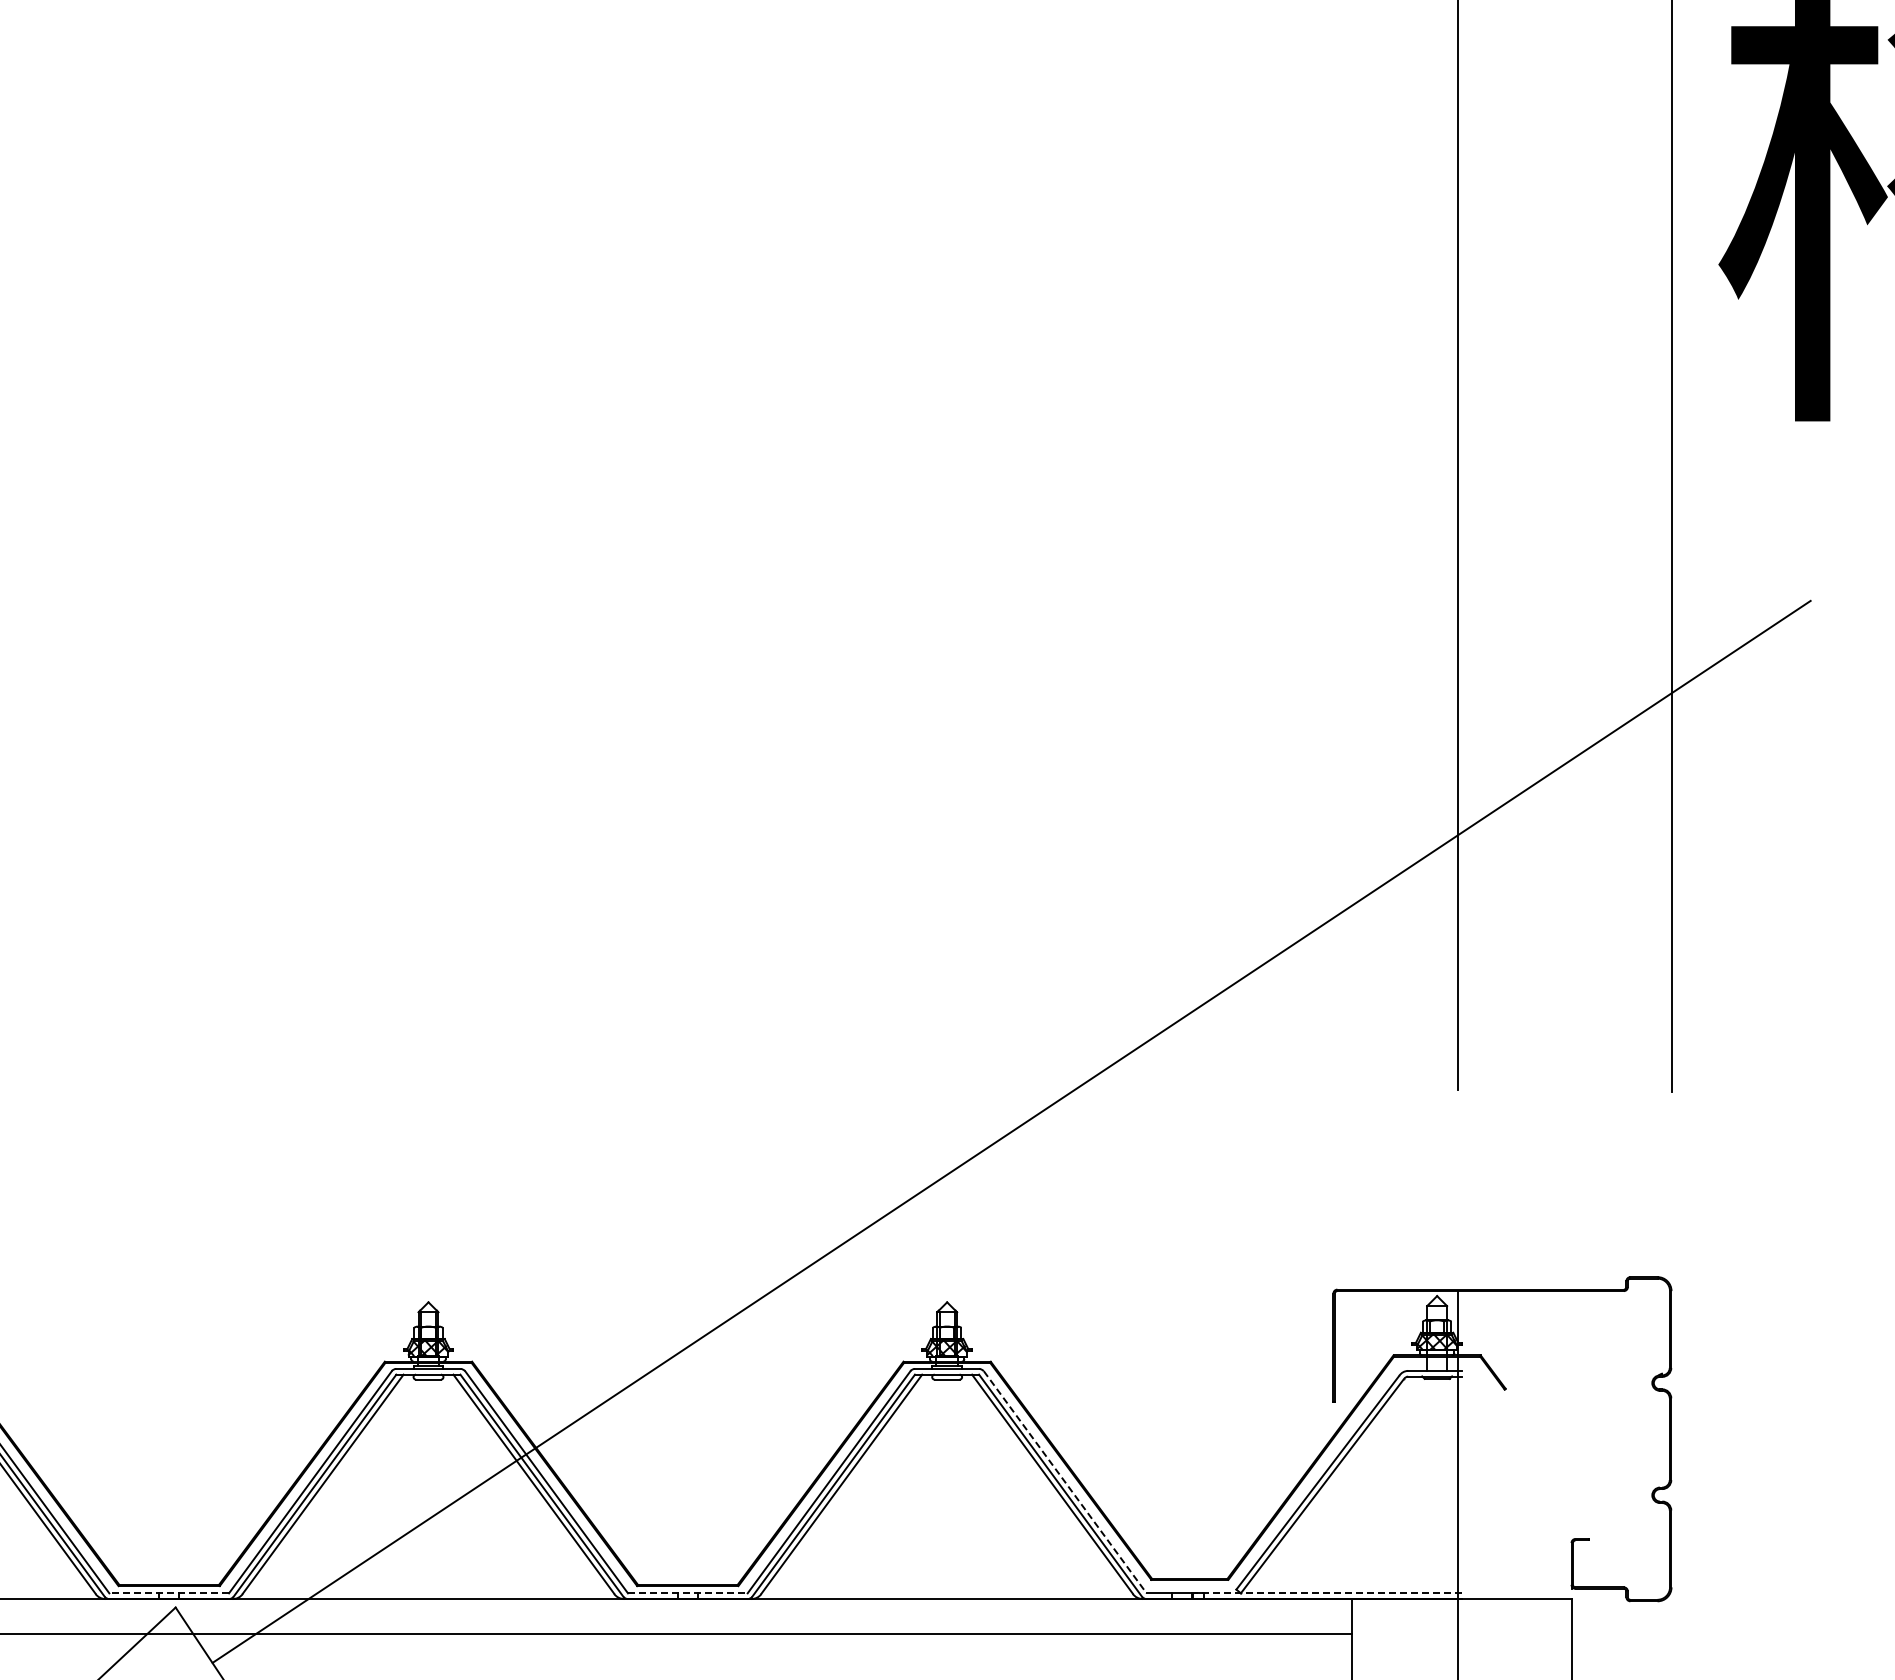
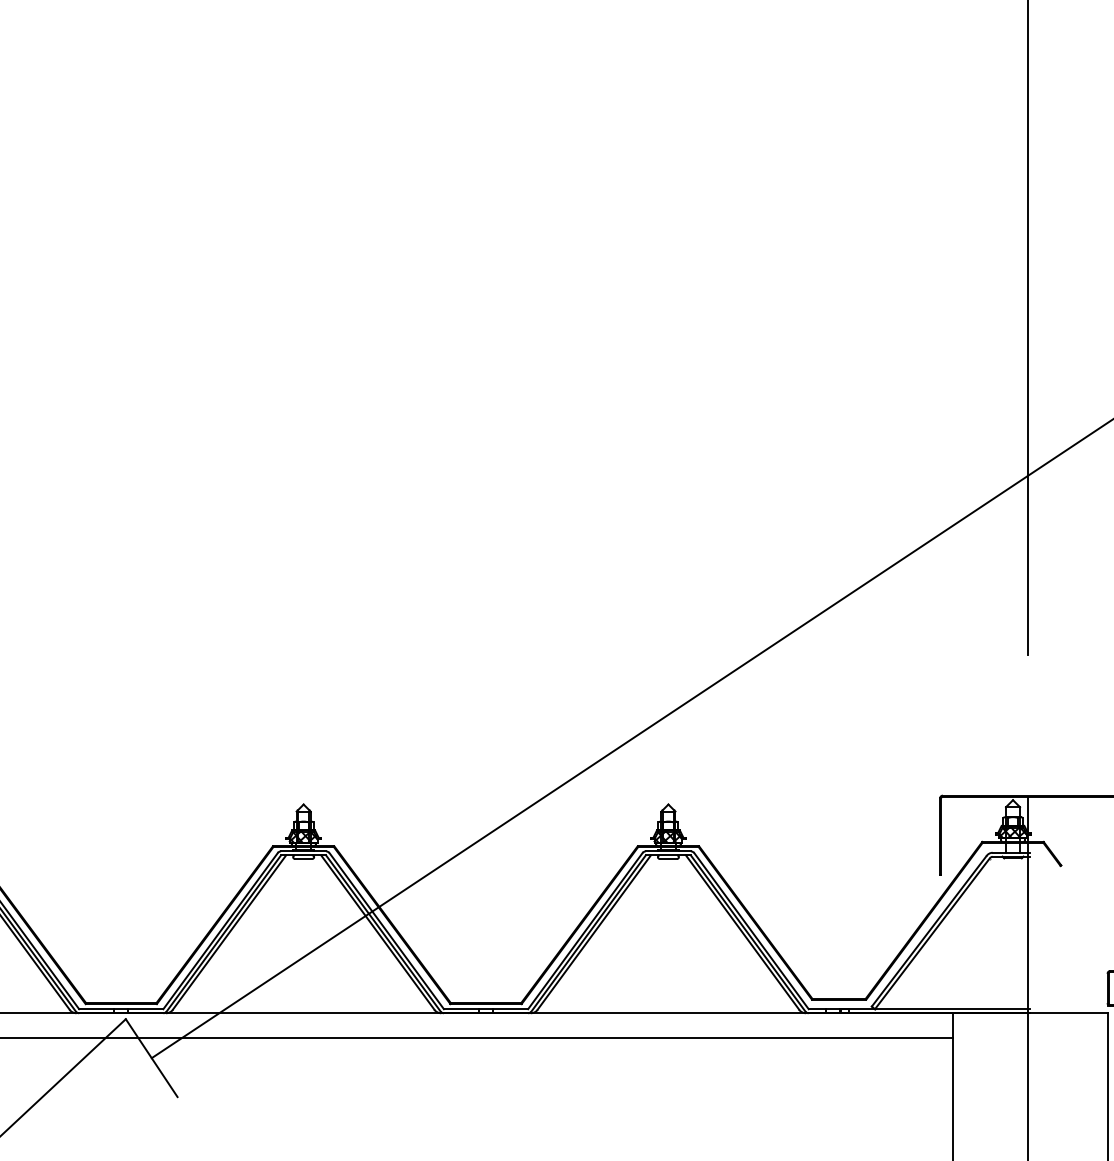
line: (1065, 1482) -> (751, 931), dashed -> solid
line: (169, 1593) -> (121, 1009), dashed -> solid
line: (687, 1593) -> (485, 1009), dashed -> solid
line: (1326, 1593) -> (935, 1009), dashed -> solid

